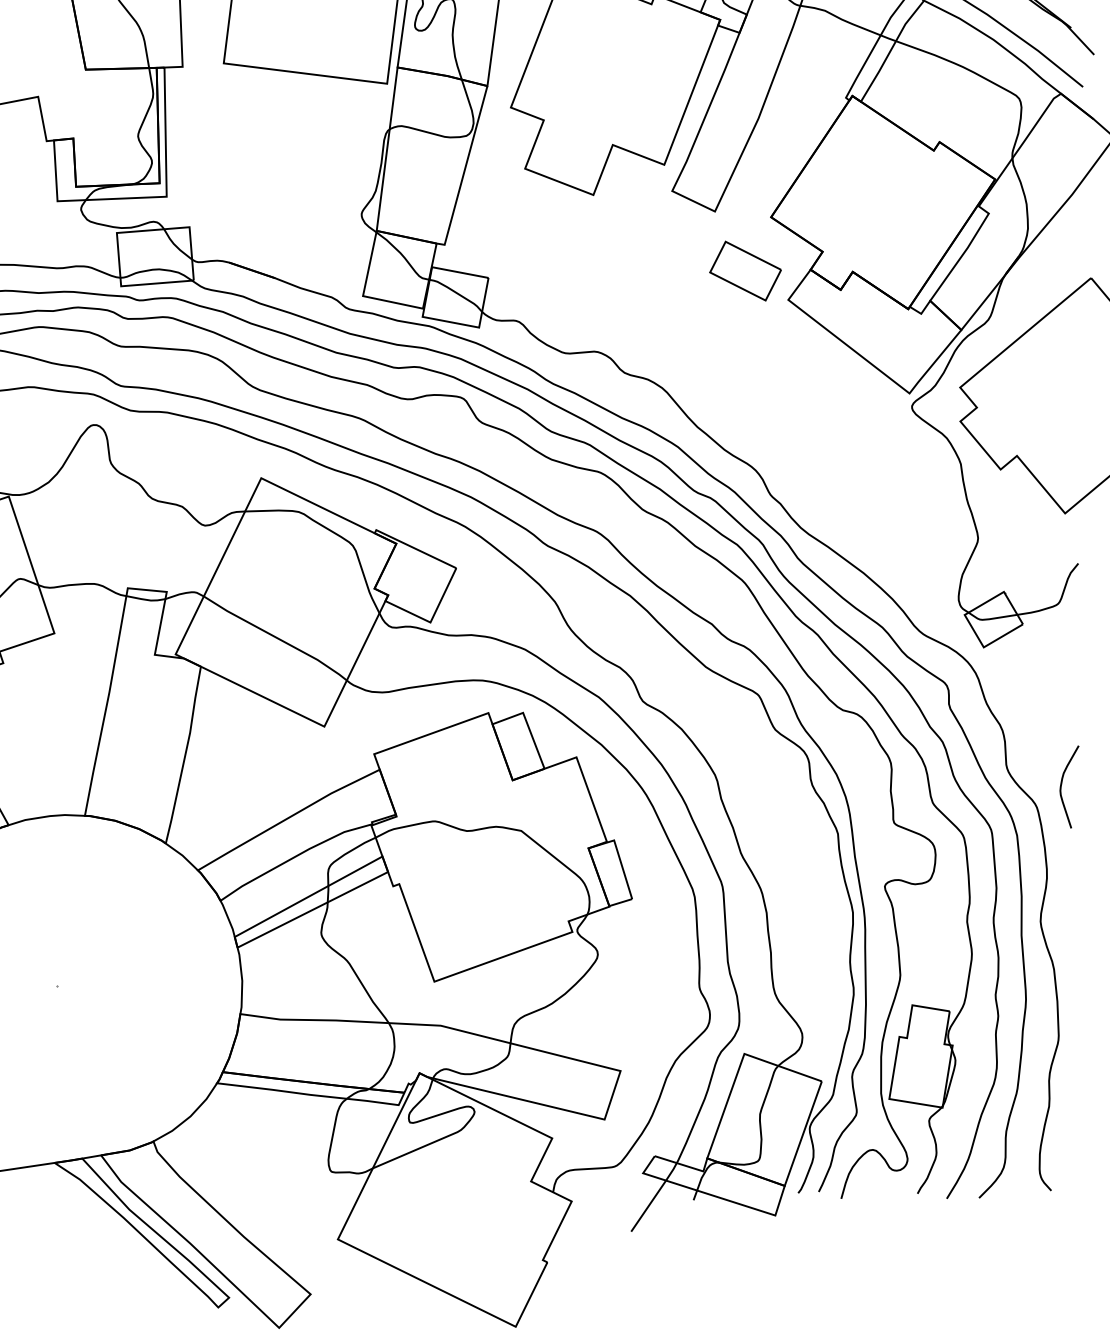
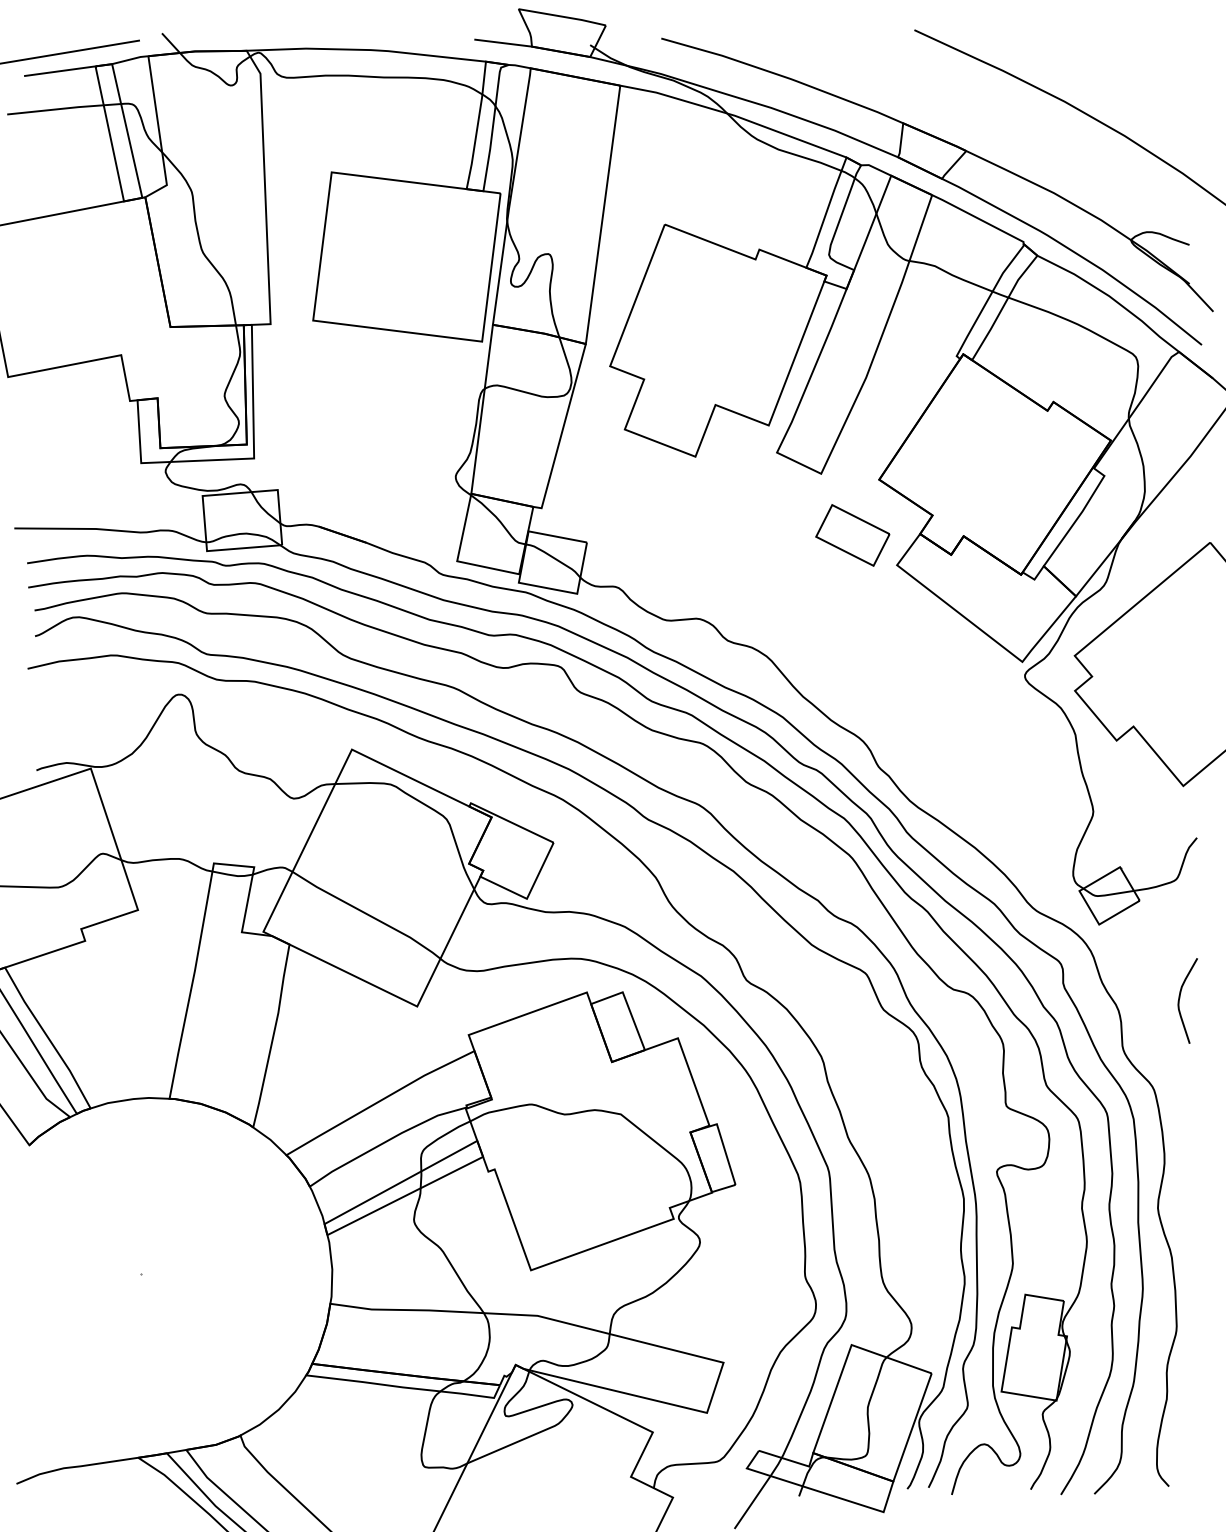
curve: (1062, 784) -> (1180, 998), moved

